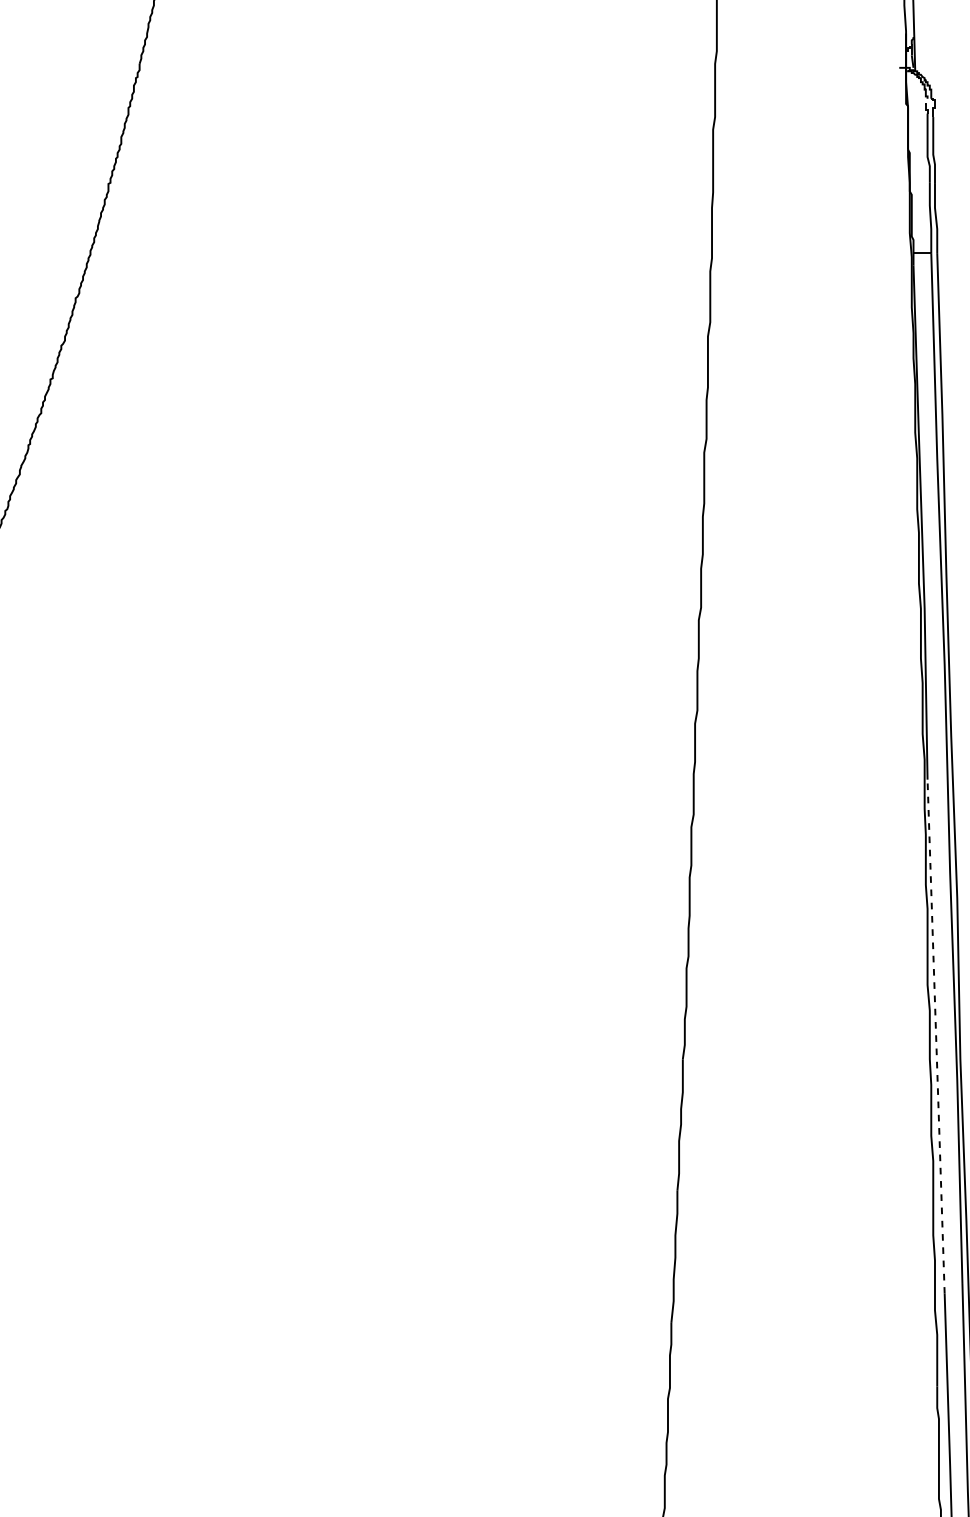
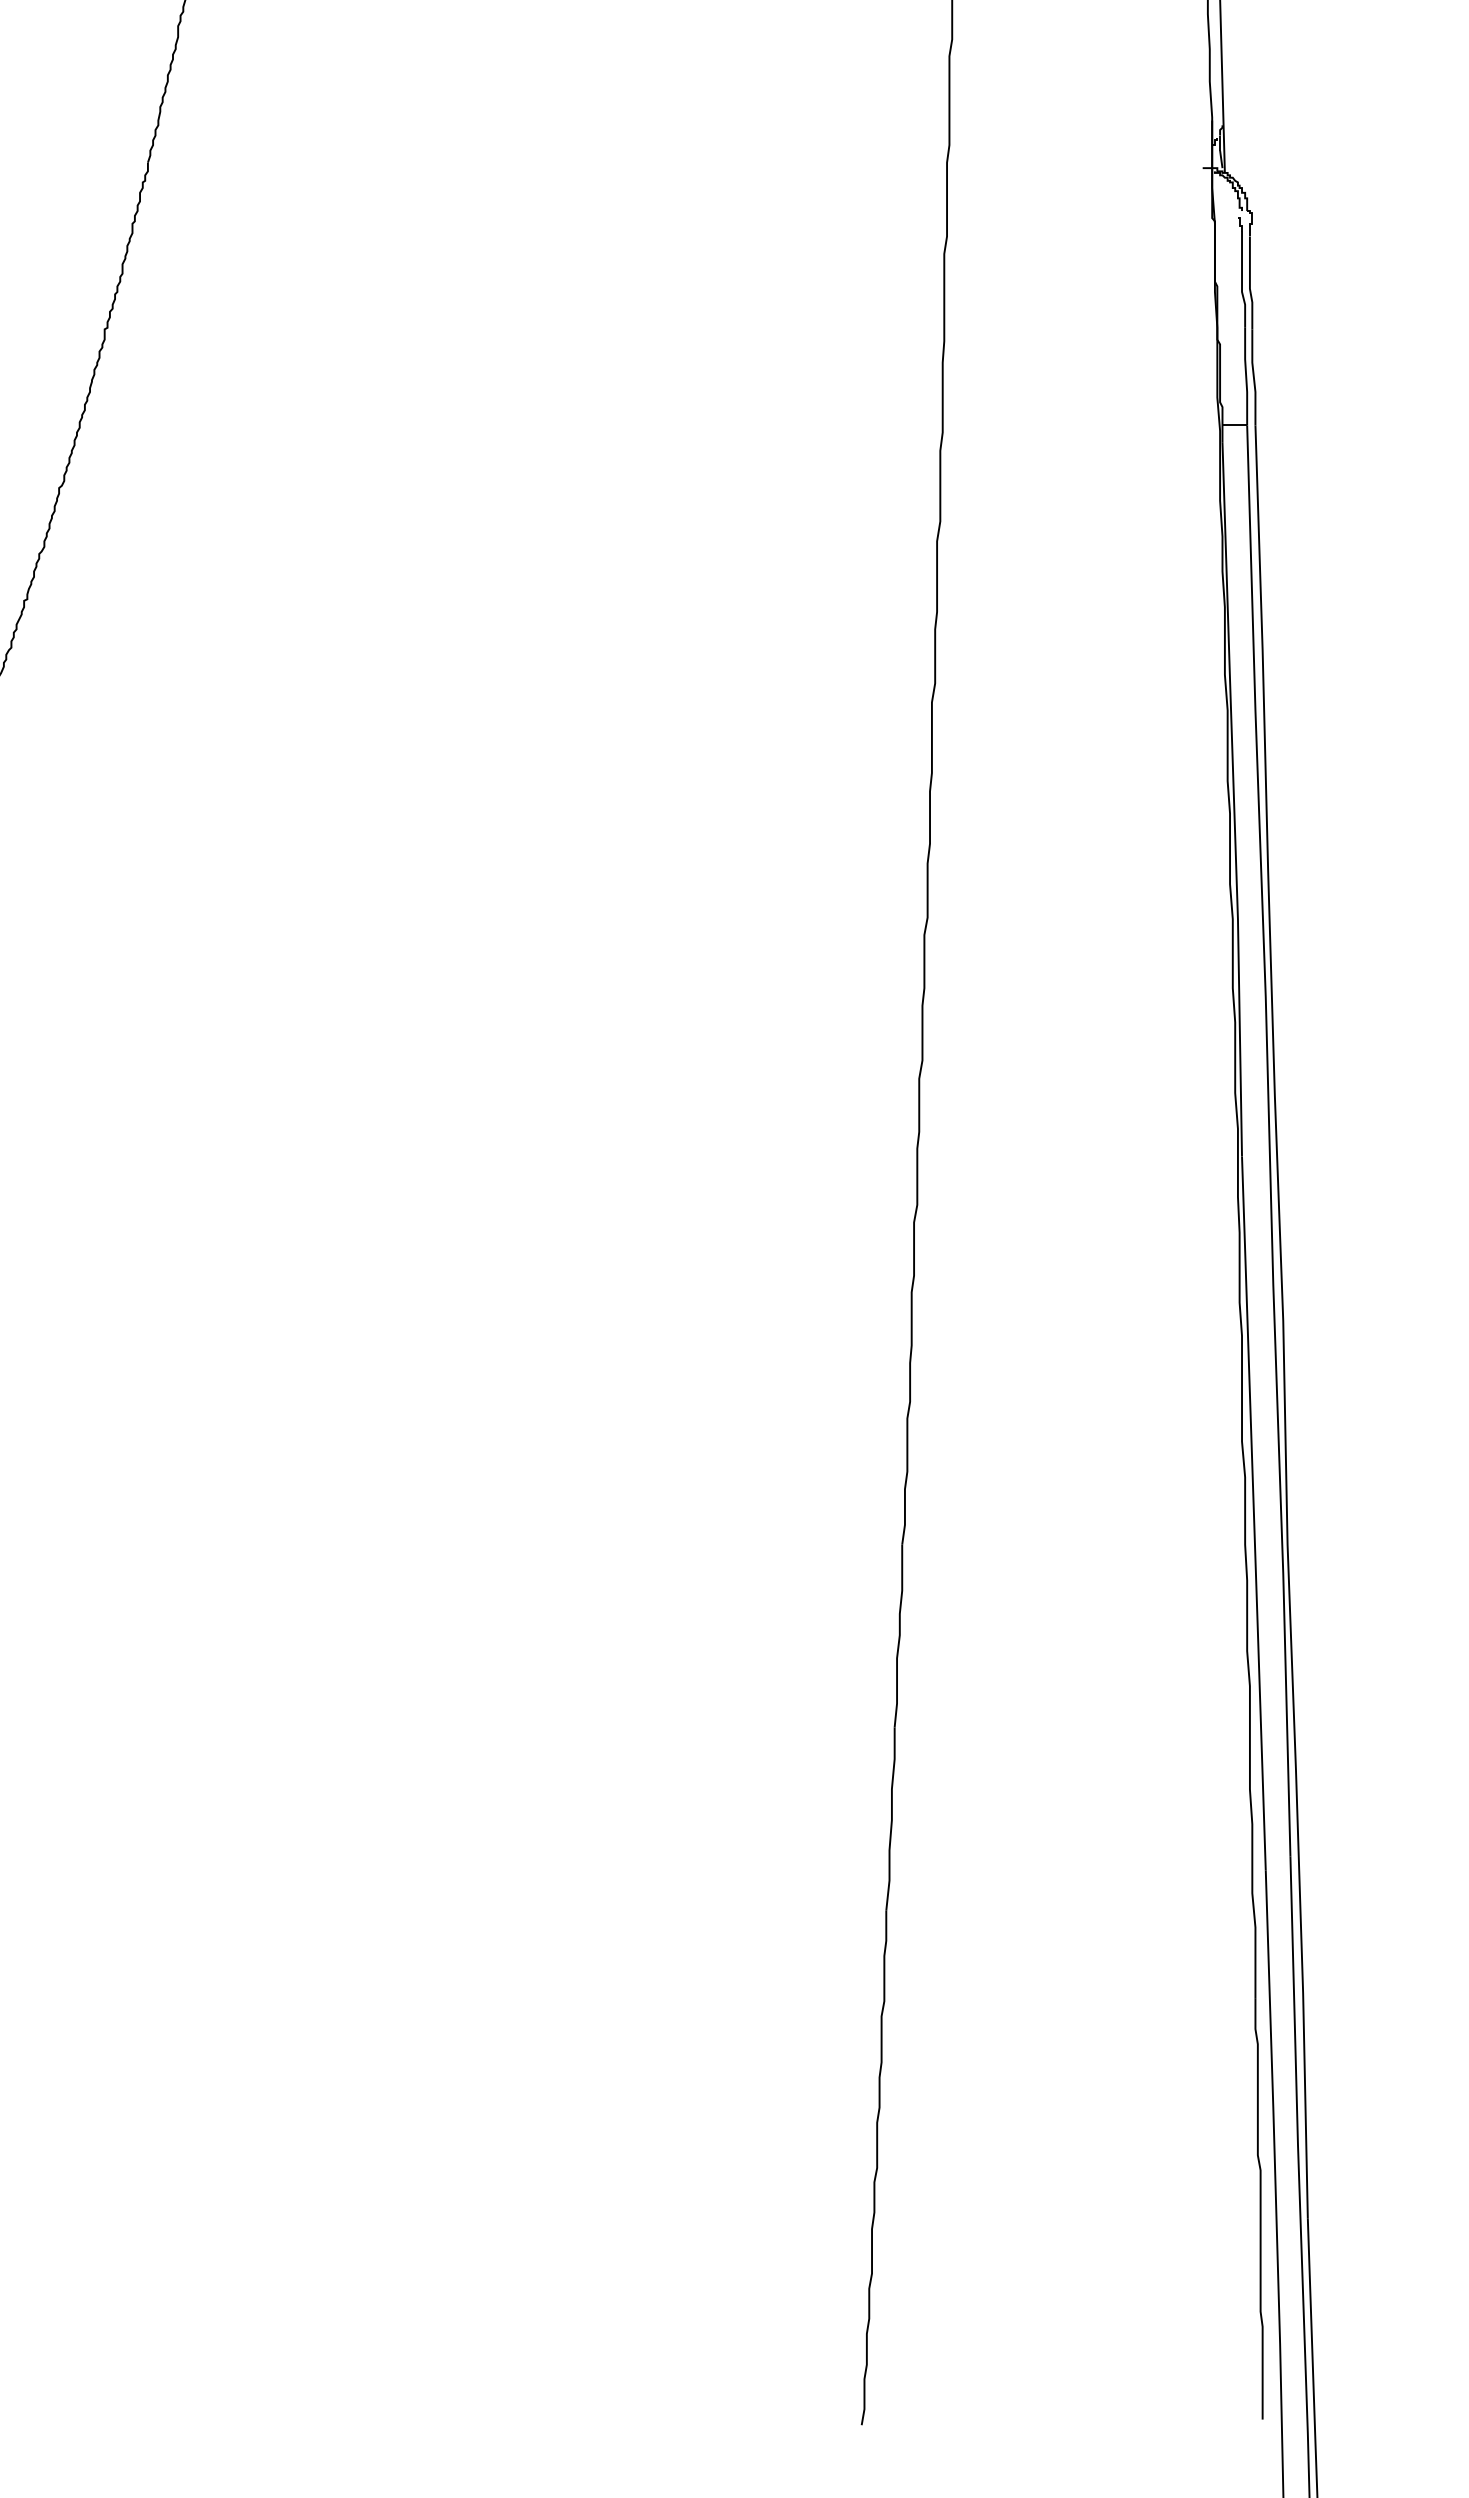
line: (935, 1036) -> (1253, 1512), dashed -> solid

